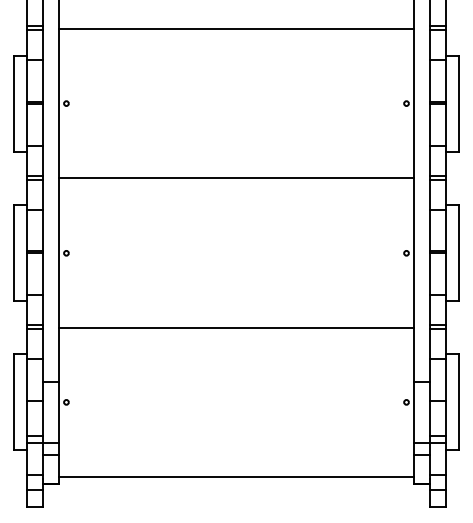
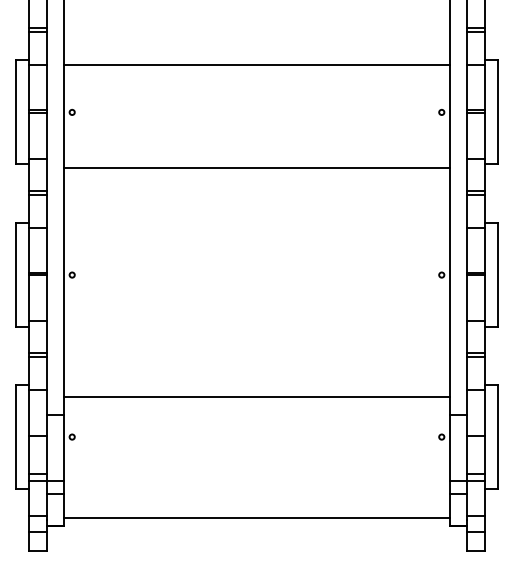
line: (236, 29) -> (256, 64), moved
line: (236, 178) -> (256, 167), moved
line: (236, 328) -> (256, 397), moved

